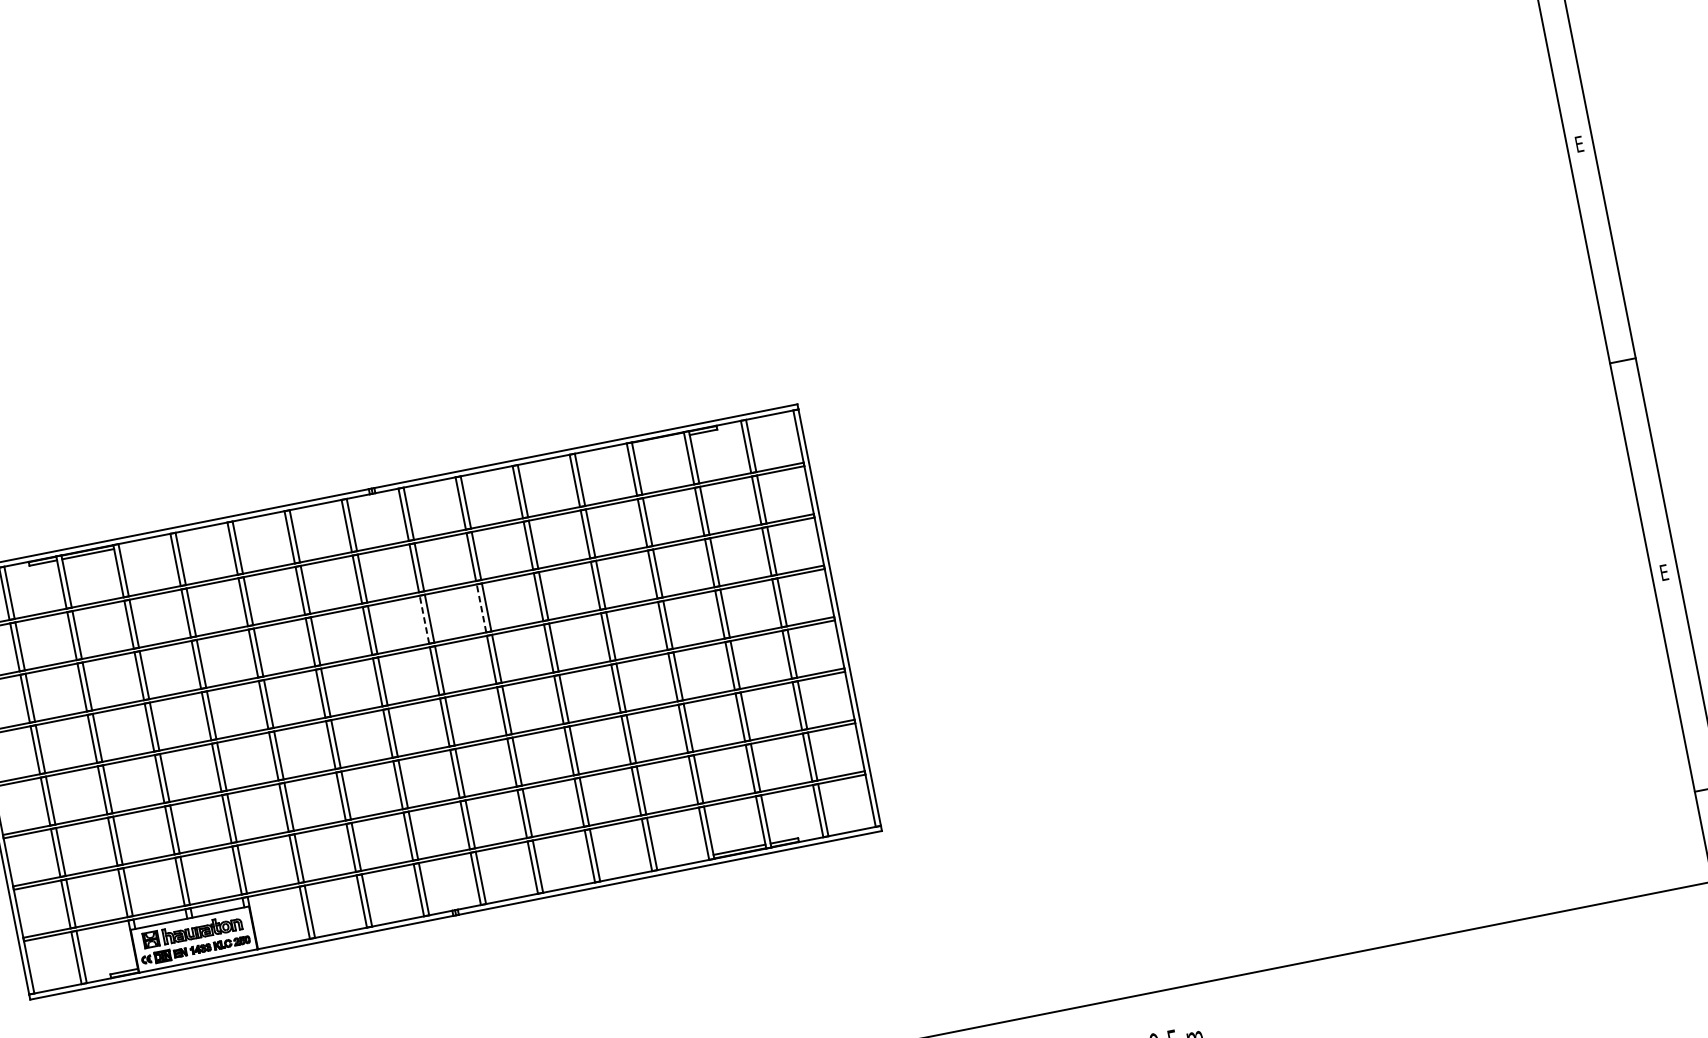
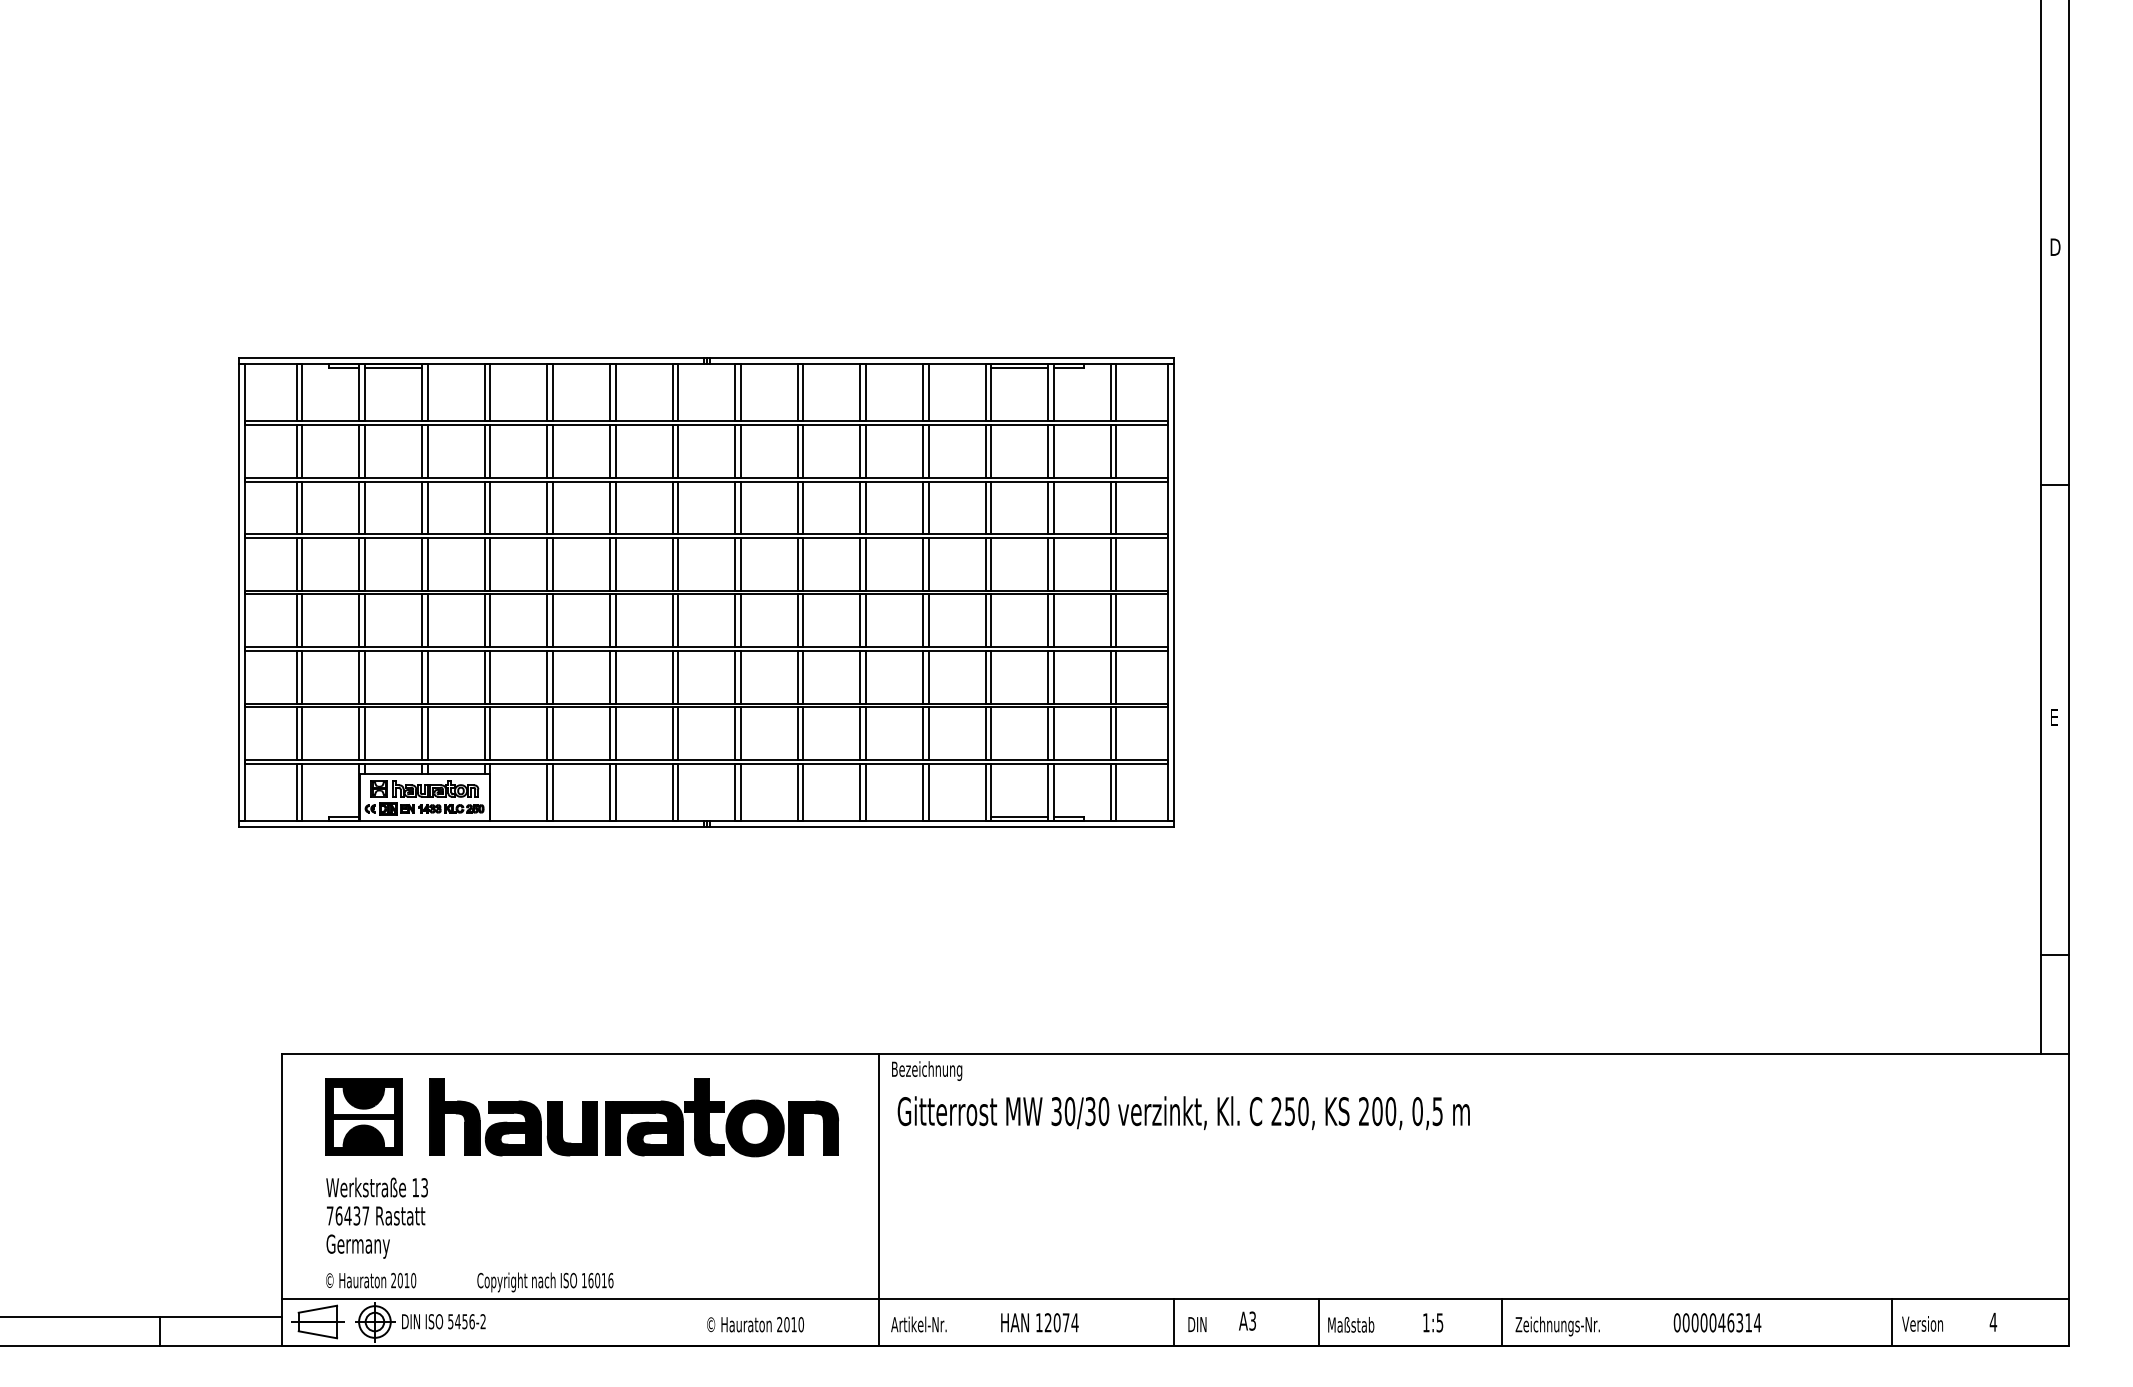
text: (1580, 143) -> (2055, 246), E -> D
line: (658, 441) -> (1019, 368), added
line: (481, 608) -> (797, 507), dashed -> solid
line: (424, 619) -> (735, 507), dashed -> solid

